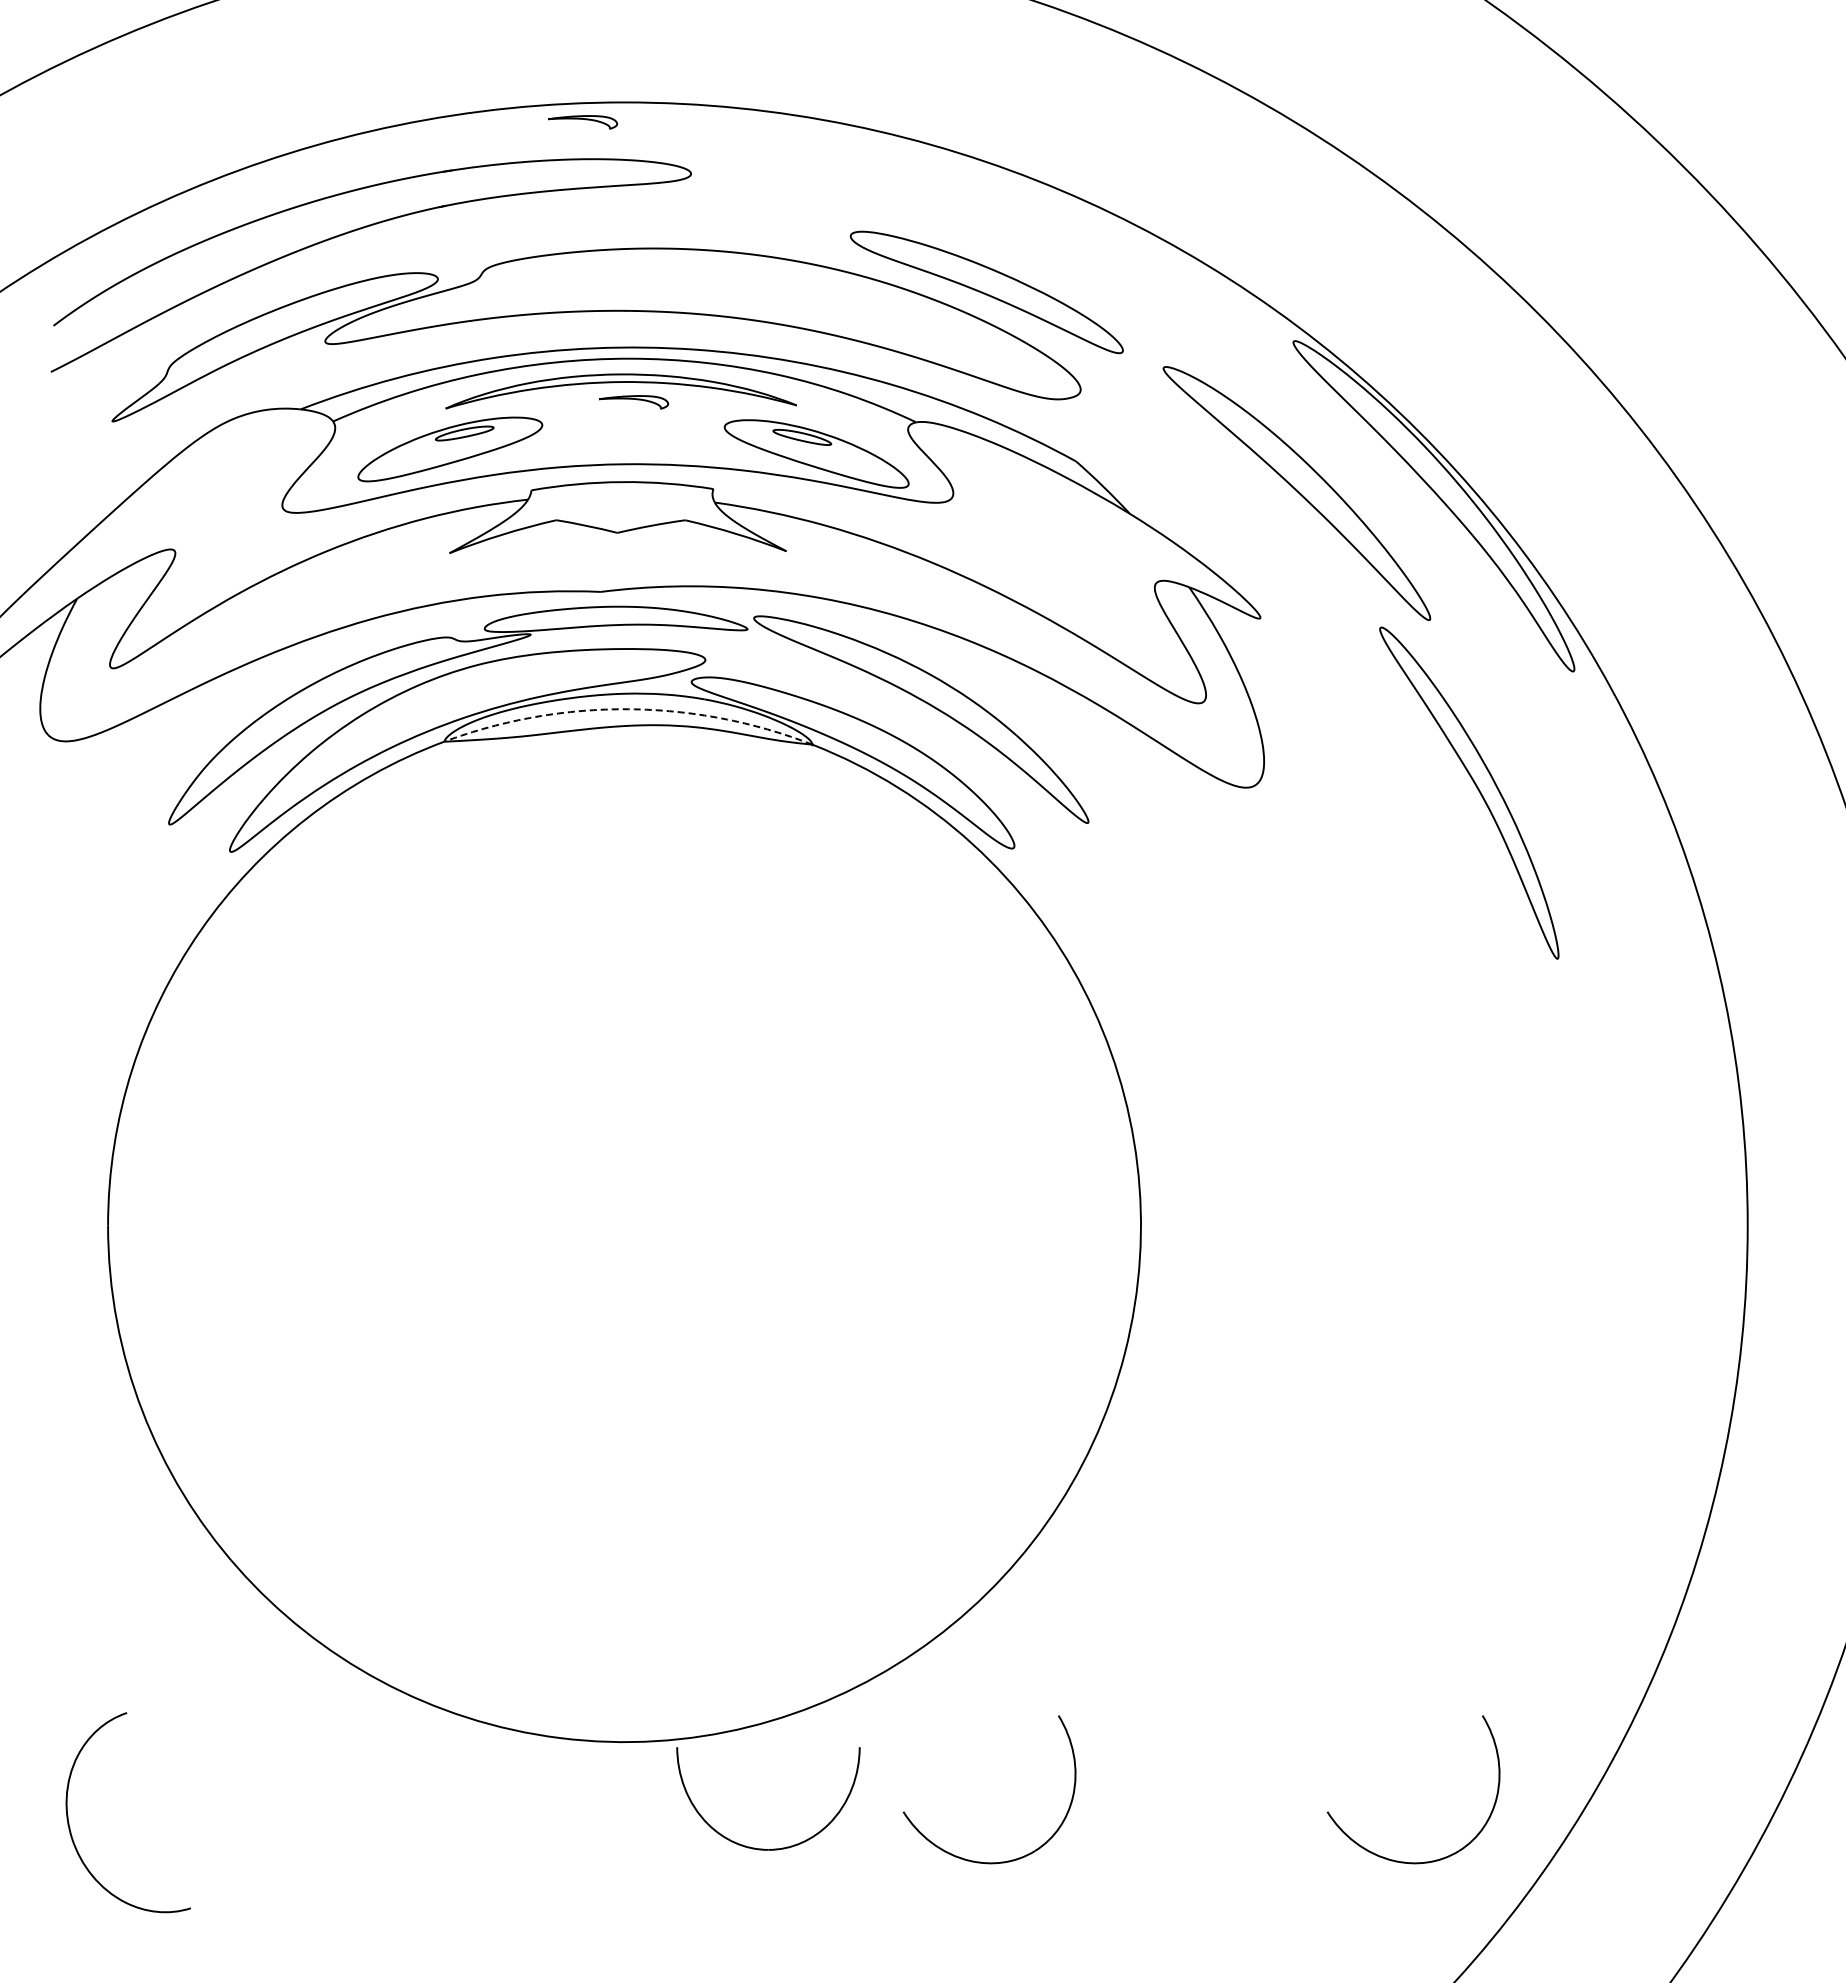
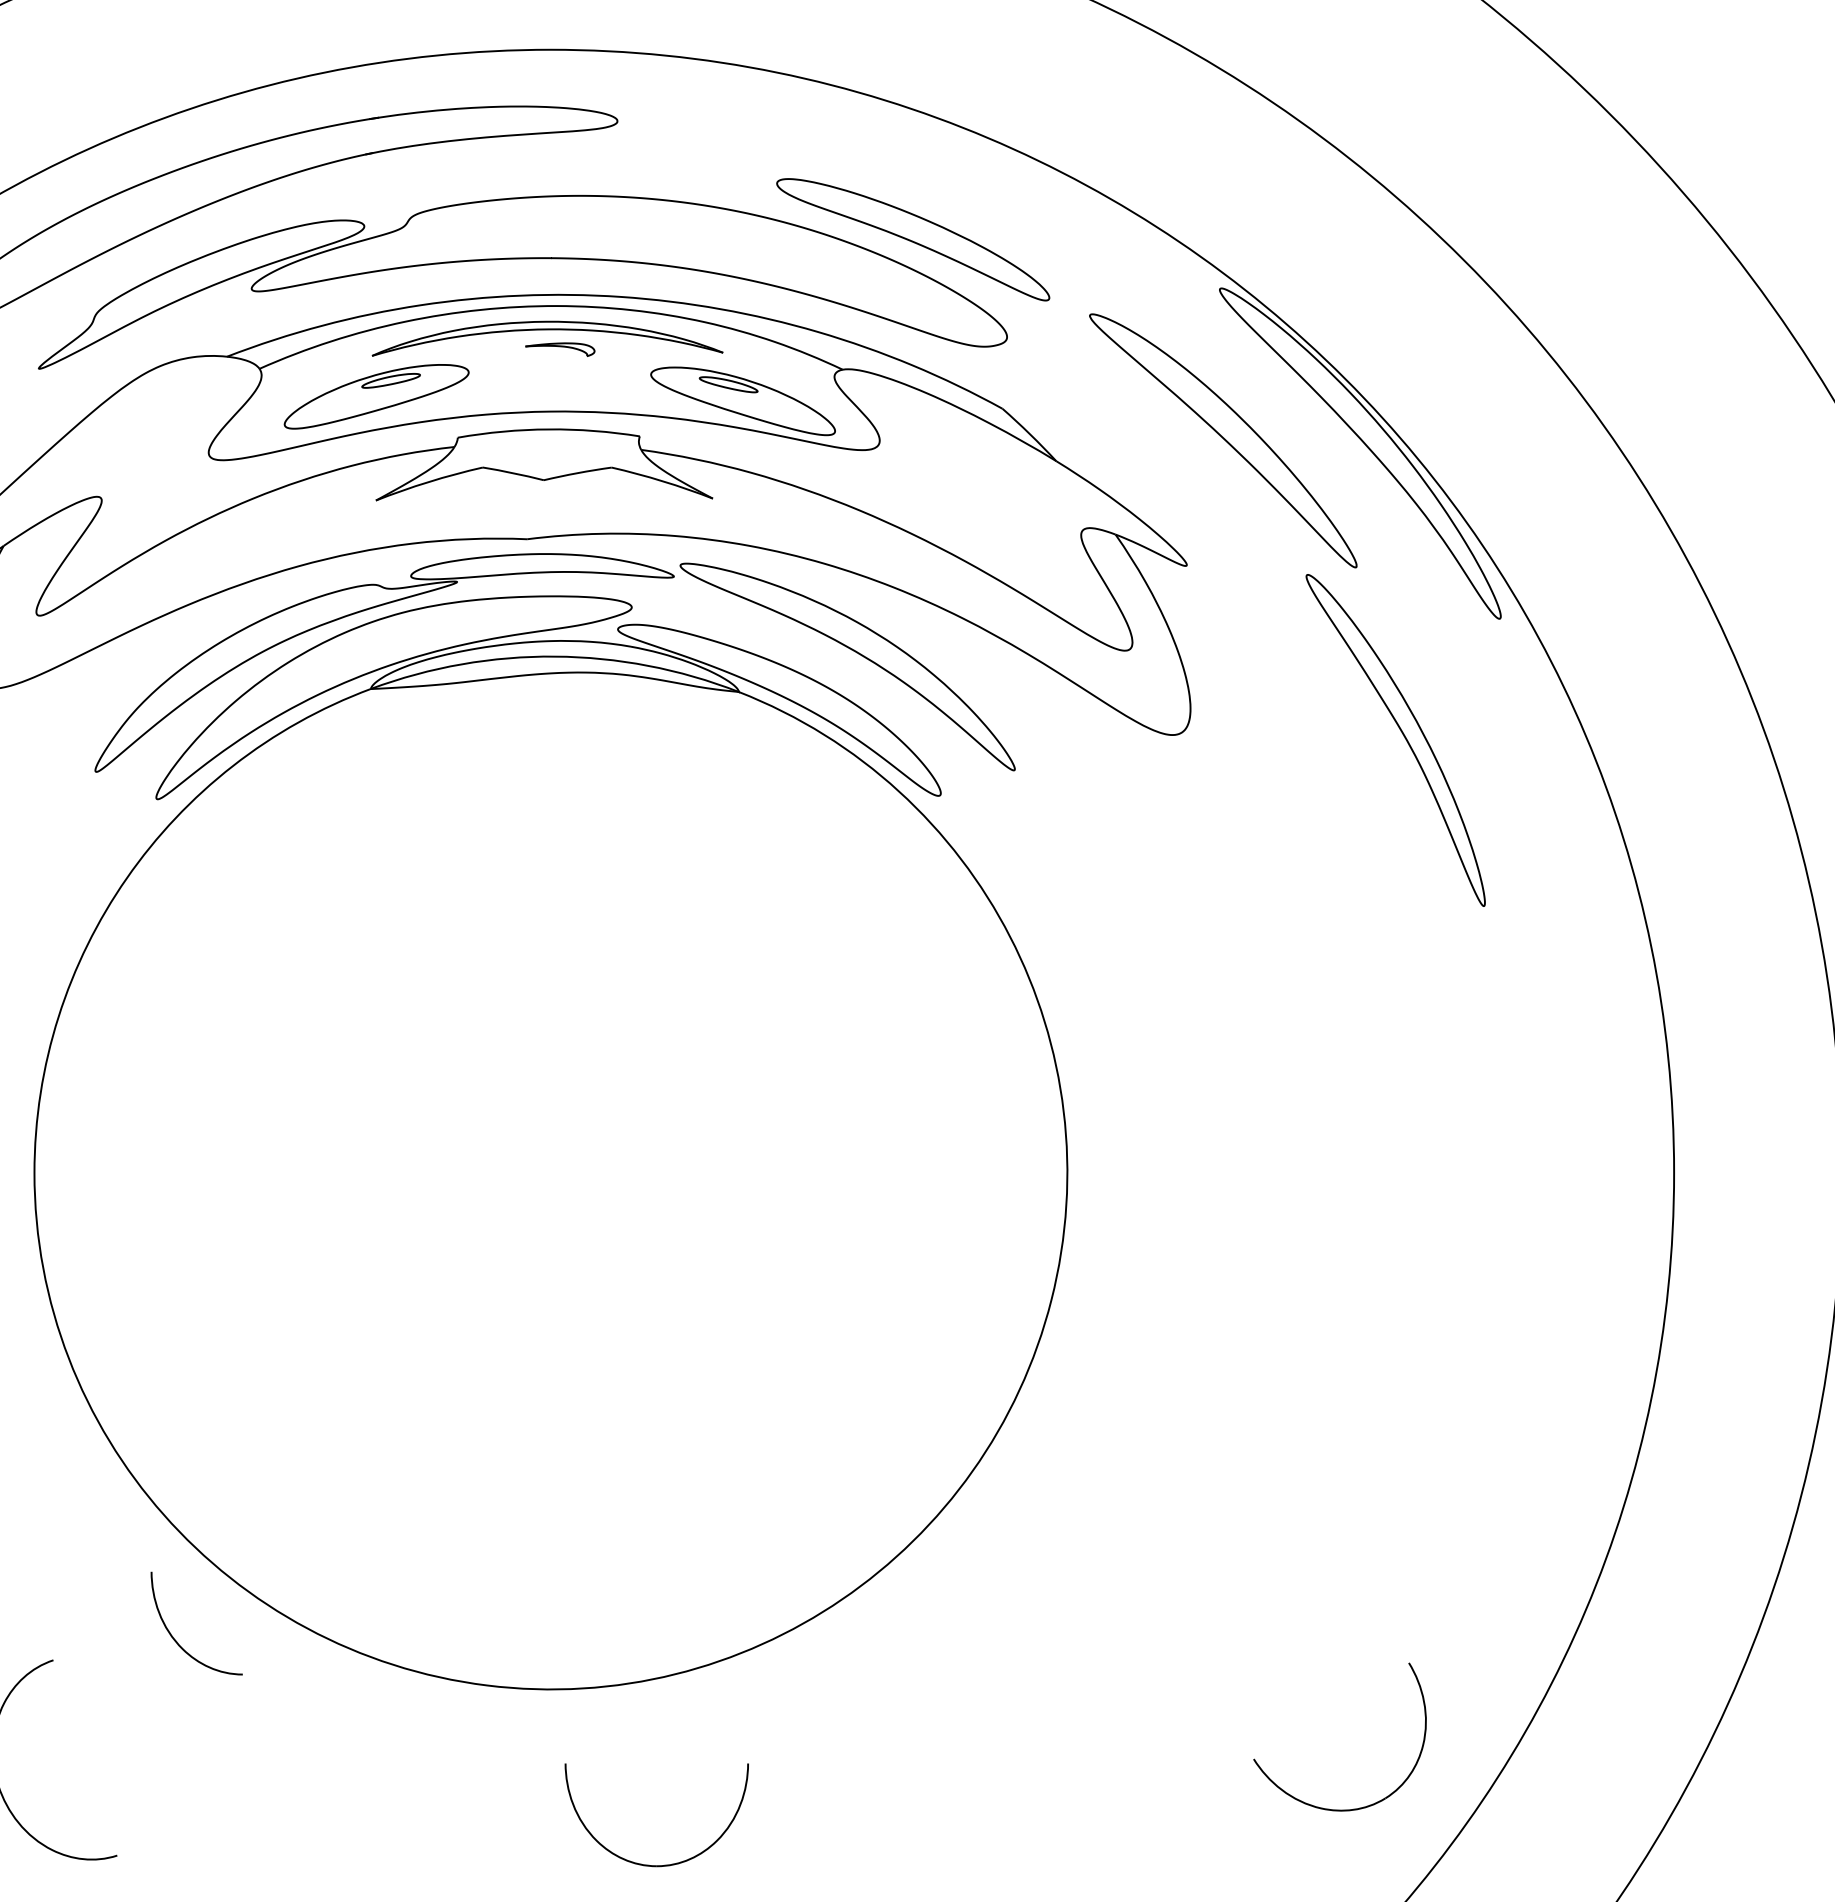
part: (582, 122) -> (508, 69), removed
arc: (628, 709) -> (554, 656), dashed -> solid
curve: (250, 1693) -> (176, 1640), added
part: (763, 1848) -> (651, 1864), moved
part: (981, 1861) -> (907, 1808), removed

